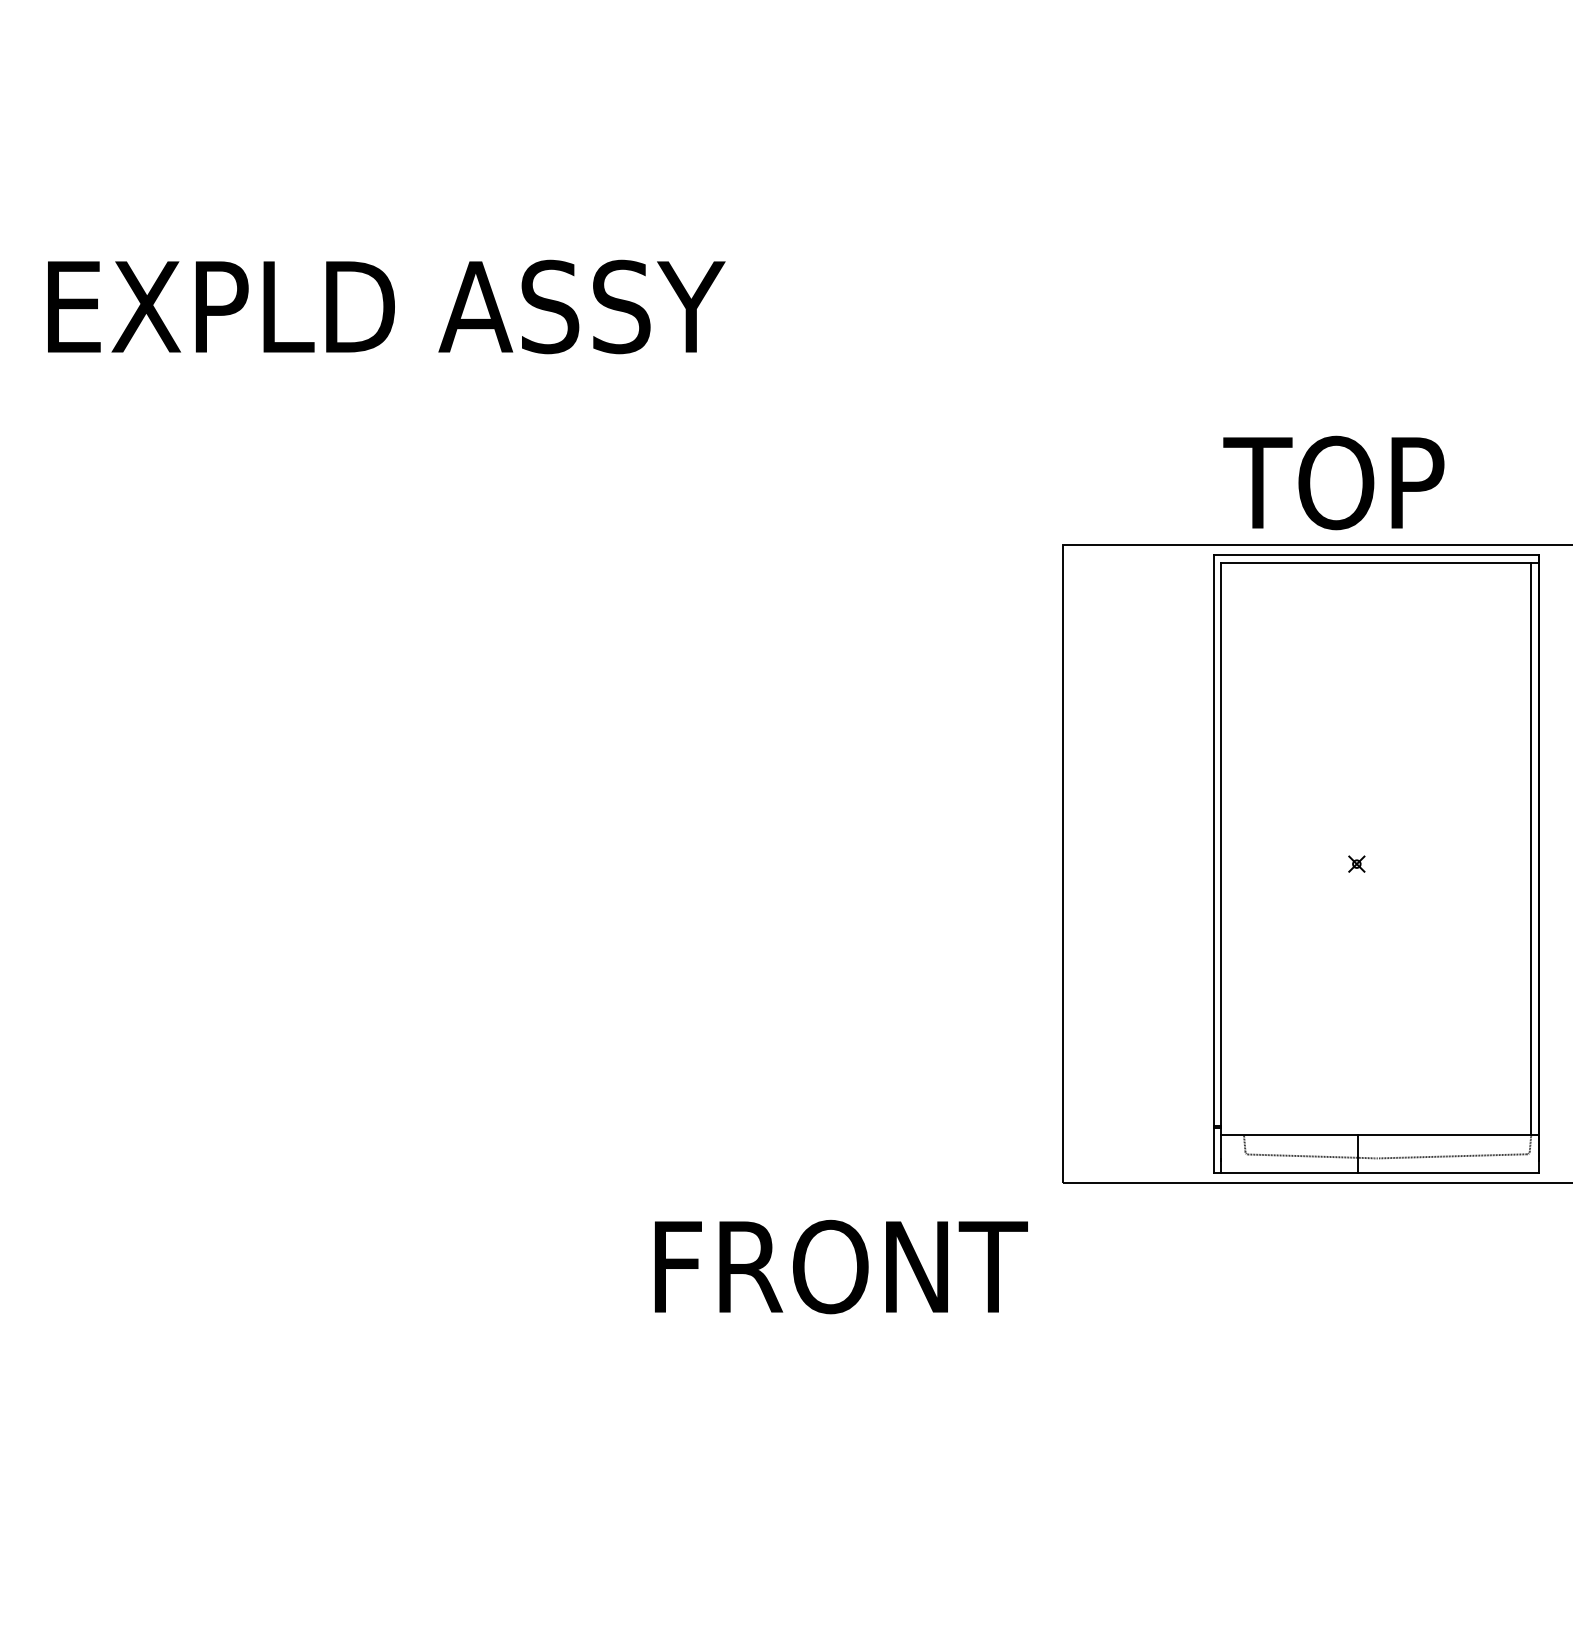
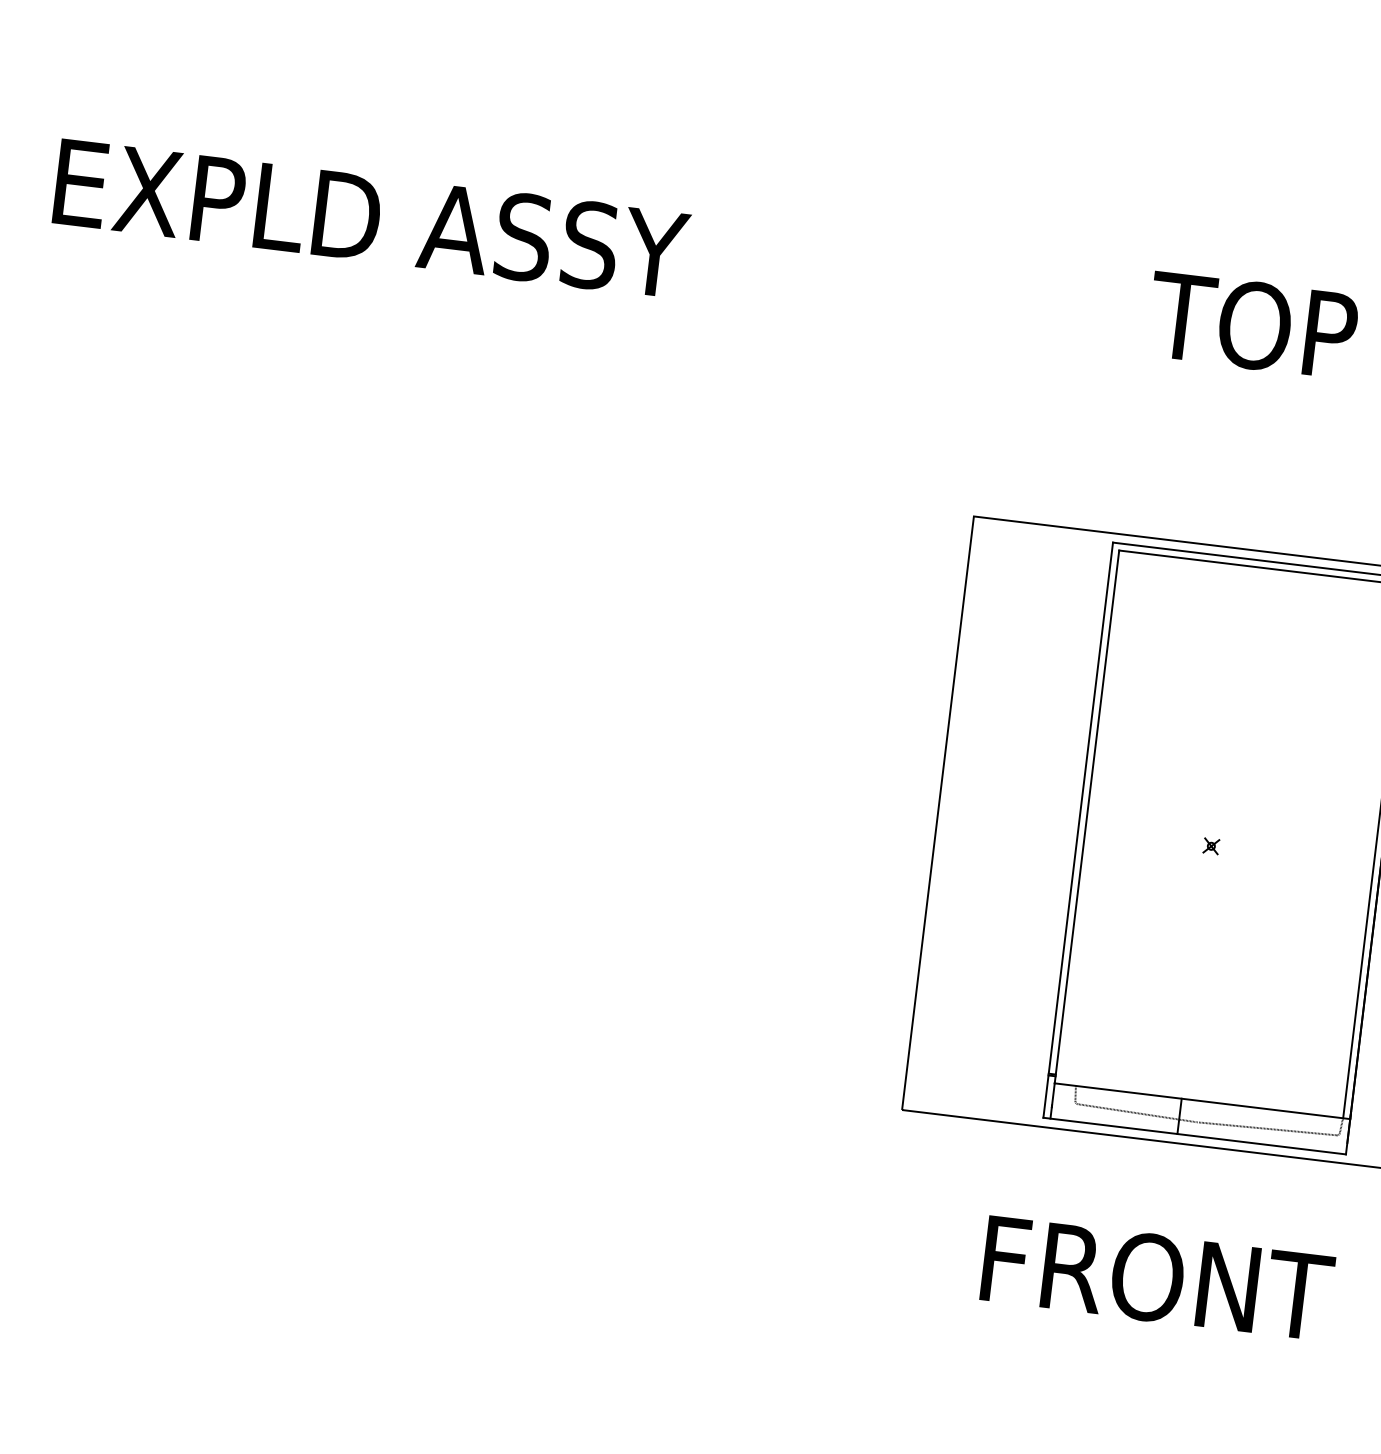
text: (1333, 482) -> (1252, 325), moved
text: (841, 1266) -> (1157, 1278), moved

